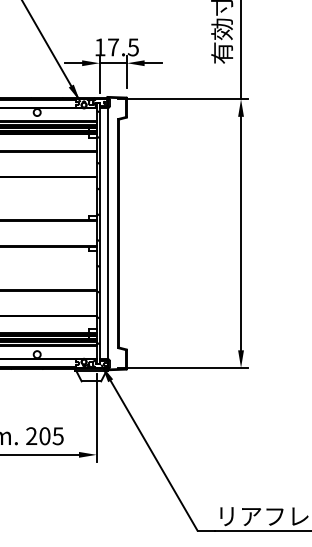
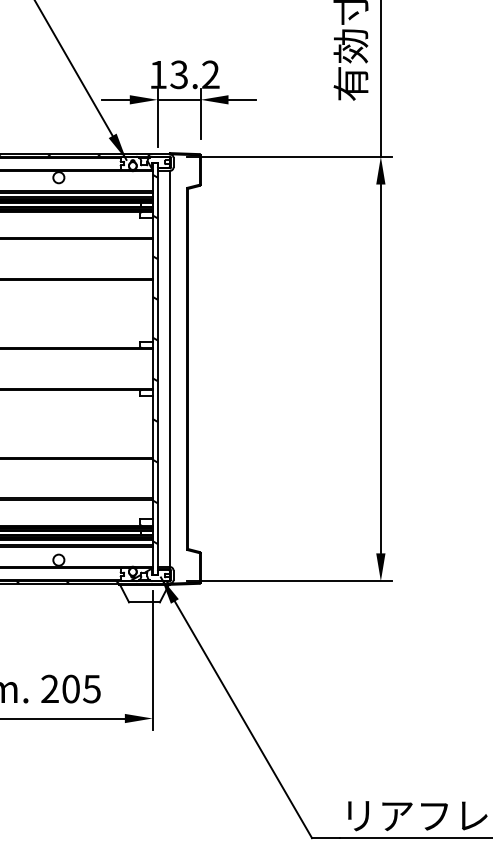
text: (122, 47) -> (193, 74), 17.5 -> 13.2

